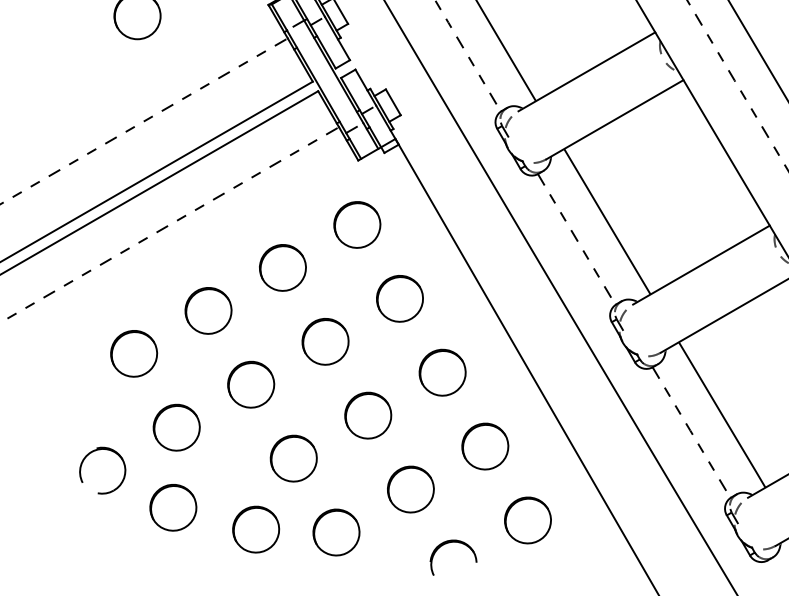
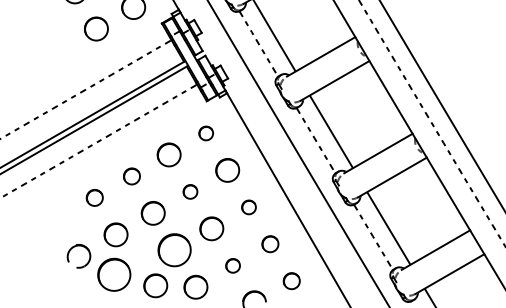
part: (355, 225) -> (205, 133), size x0.6
part: (207, 311) -> (131, 176), size x0.7
part: (325, 341) -> (190, 191), size x0.6
part: (133, 353) -> (94, 197), size x0.7
part: (441, 373) -> (248, 207), size x0.6
part: (485, 445) -> (270, 243), size x0.7
part: (293, 459) -> (174, 250), size x1.4
part: (409, 489) -> (232, 265), size x0.6
part: (173, 507) -> (114, 274), size x1.4
part: (527, 519) -> (291, 280), size x0.7

